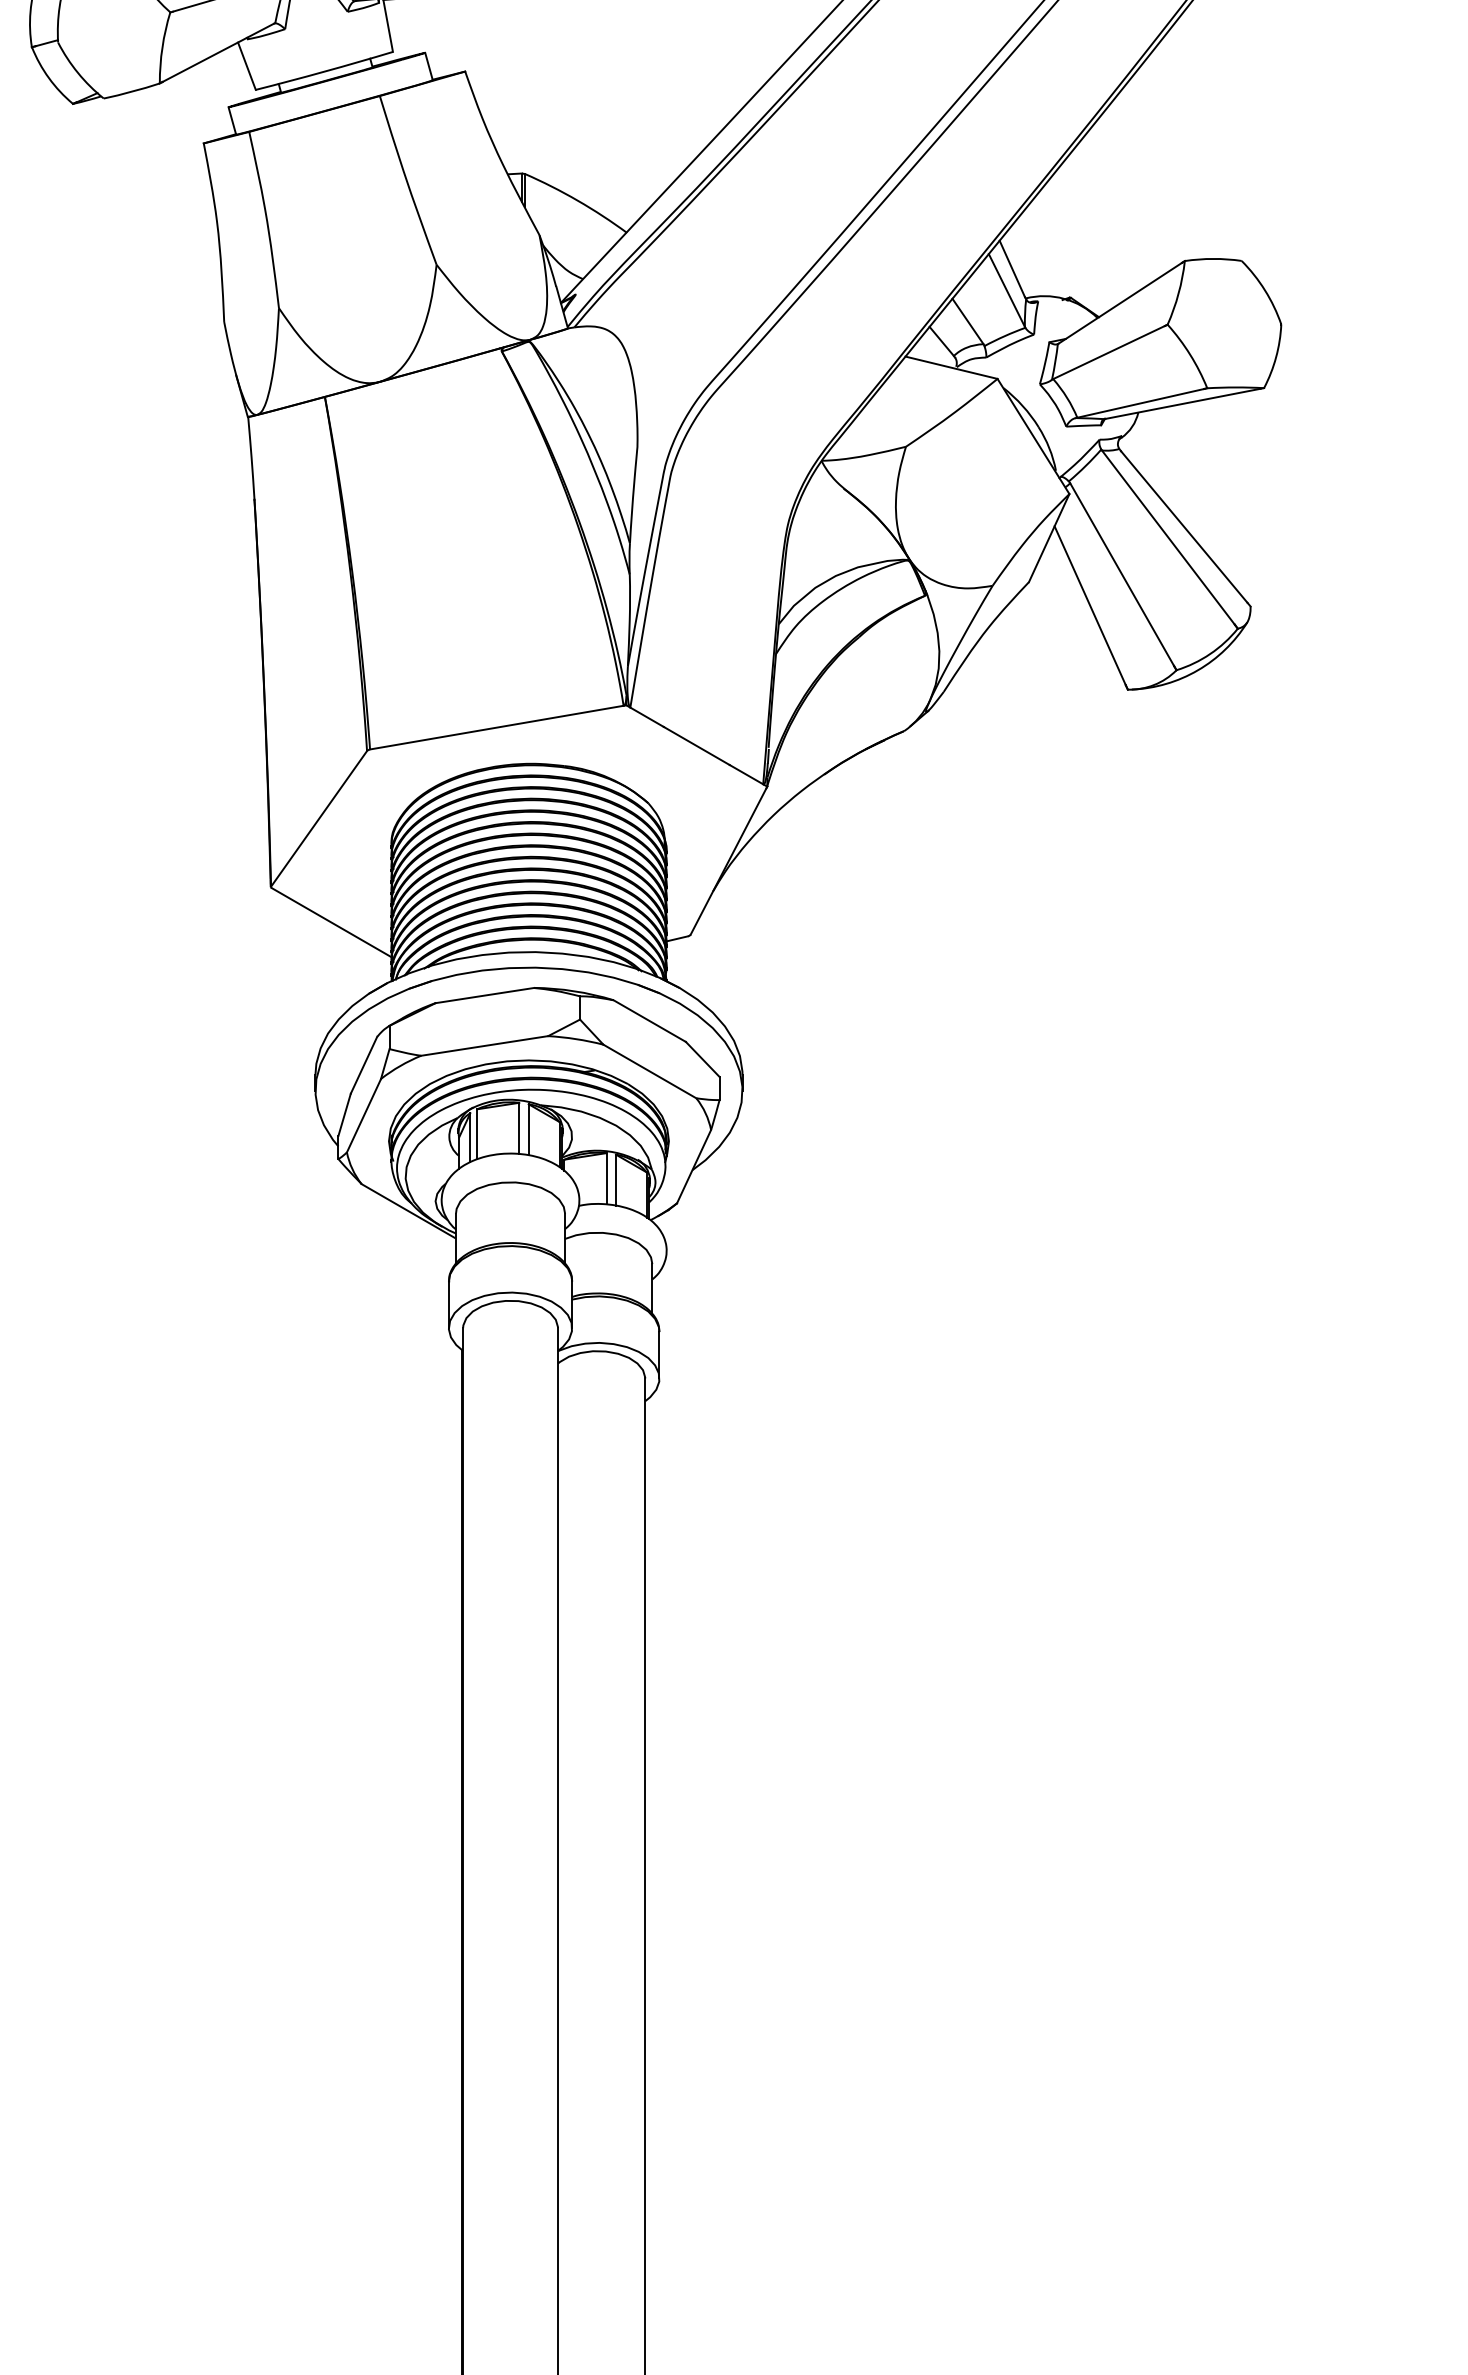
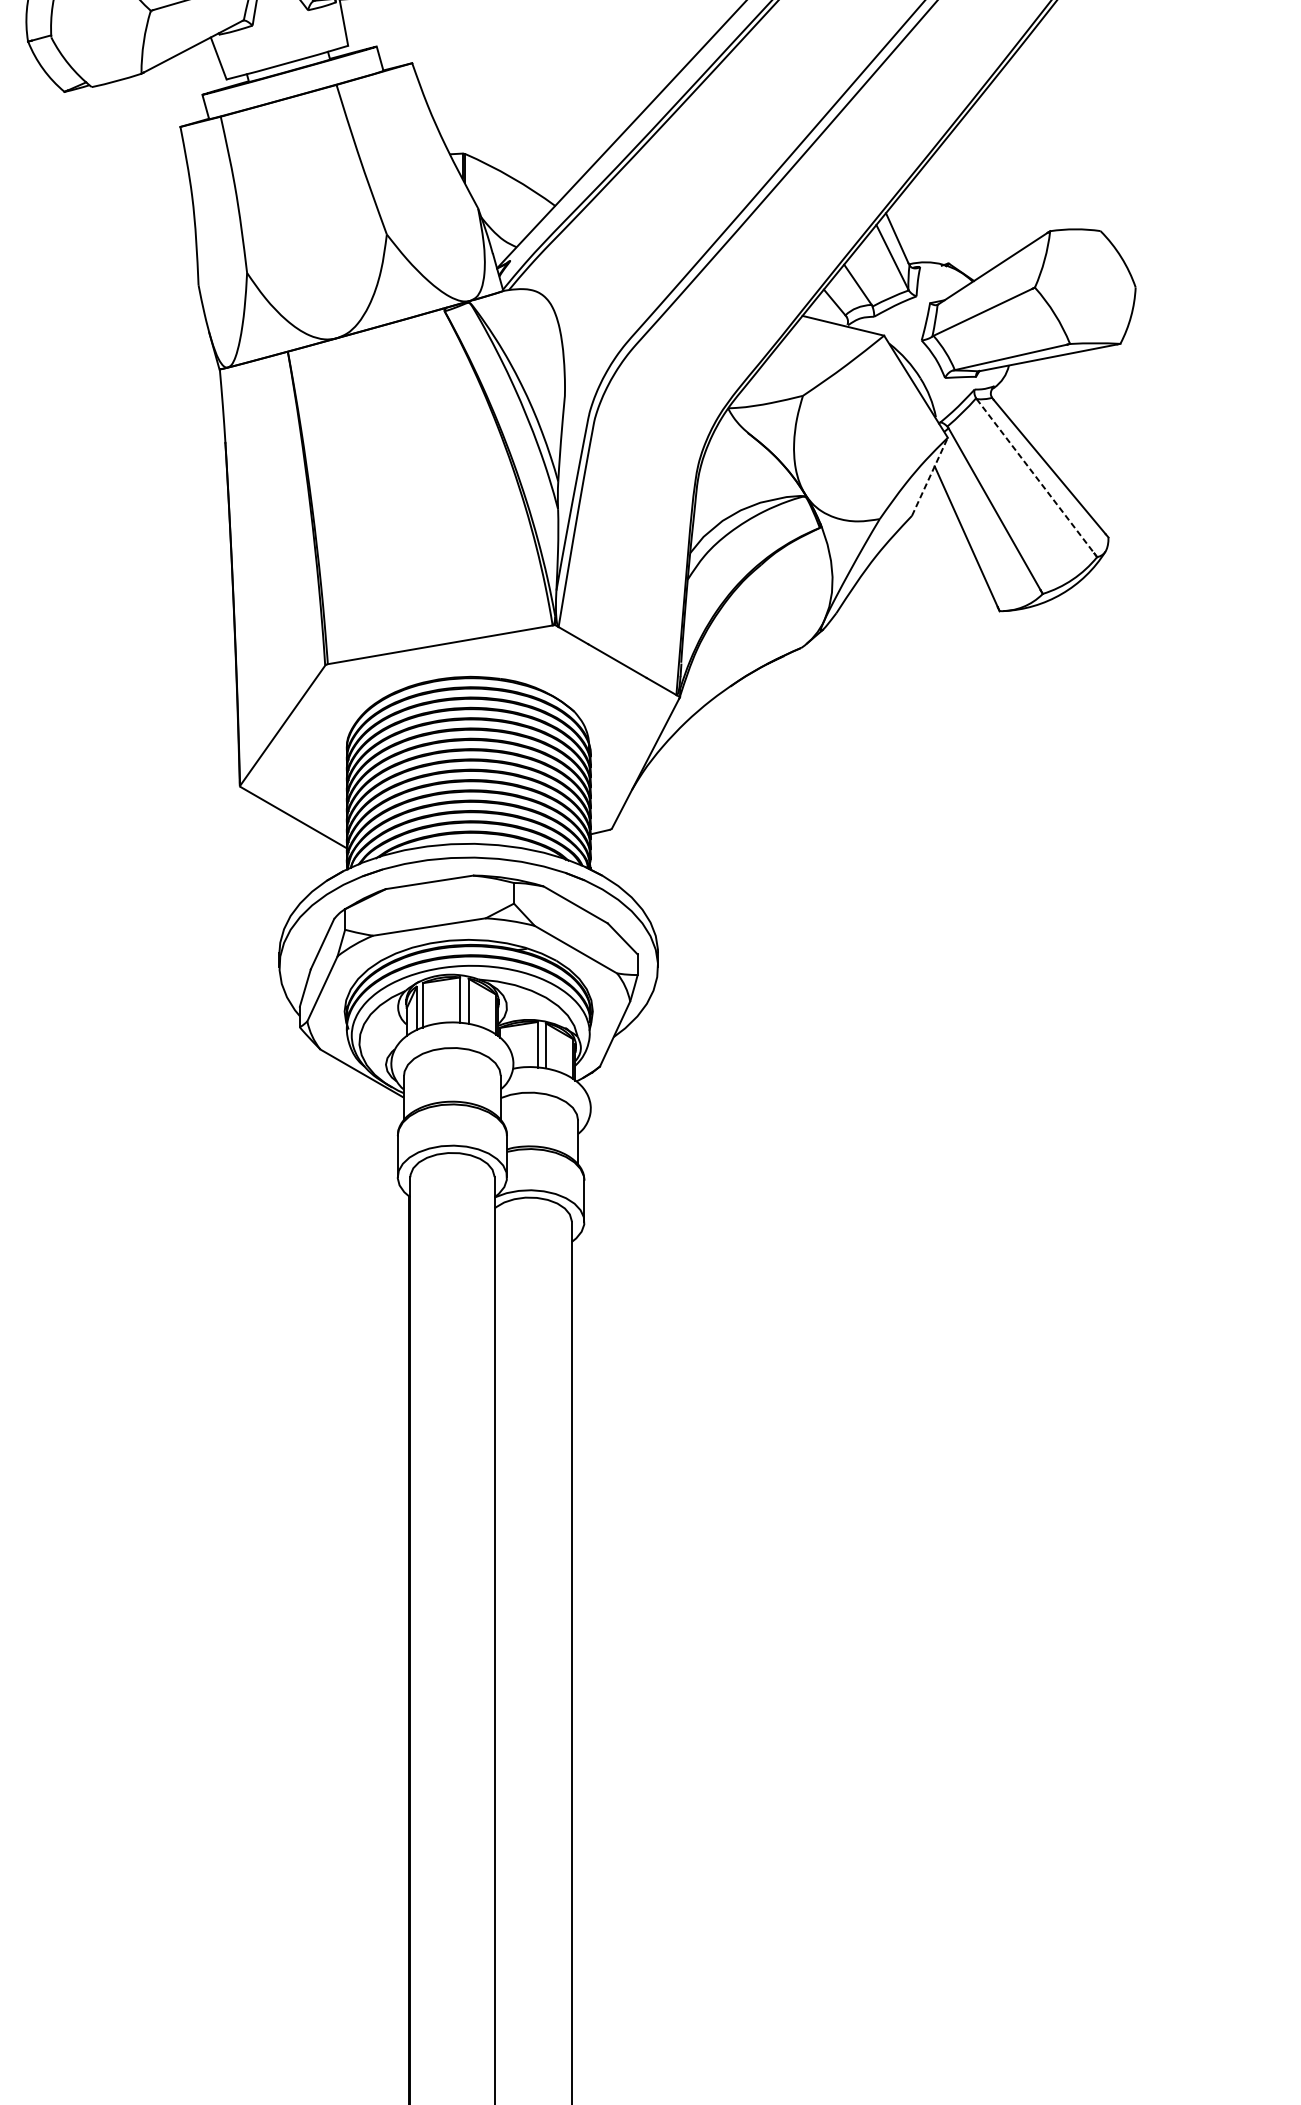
line: (1049, 537) -> (930, 476), solid -> dashed
line: (1168, 537) -> (1035, 476), solid -> dashed

